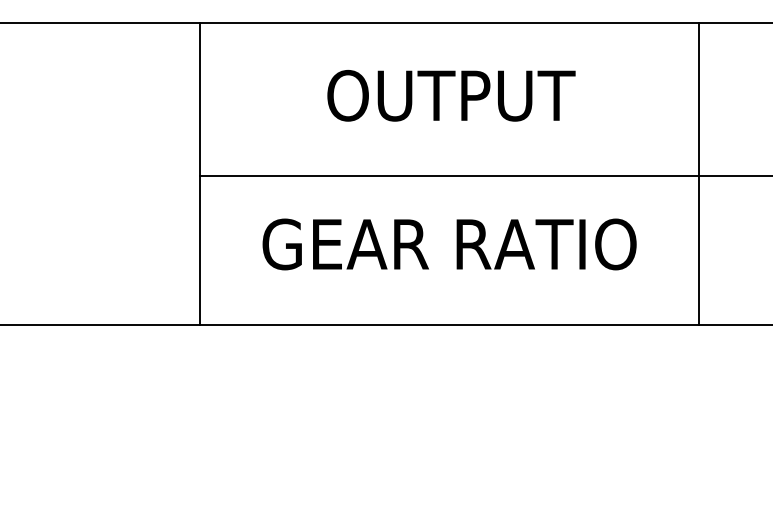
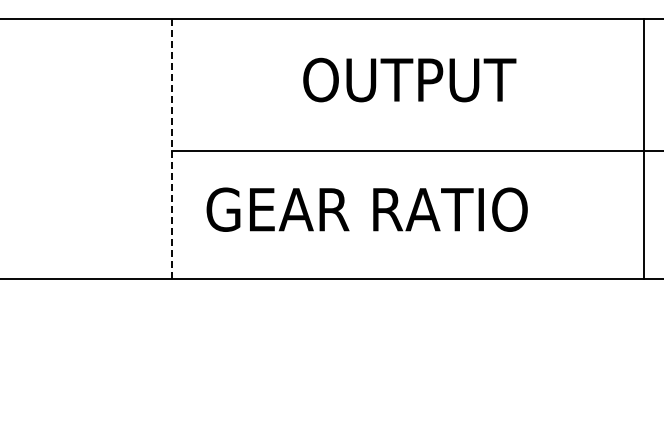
text: (451, 95) -> (409, 79), moved
line: (699, 173) -> (643, 148), moved
line: (199, 174) -> (171, 149), solid -> dashed
text: (448, 244) -> (366, 209), moved

